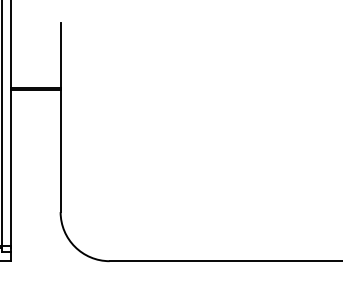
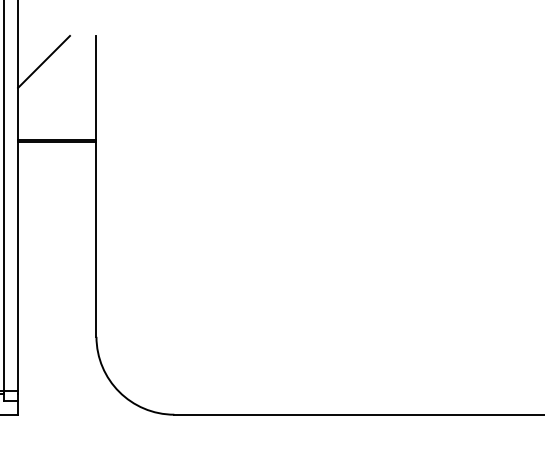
line: (27, 38) -> (43, 61), added

